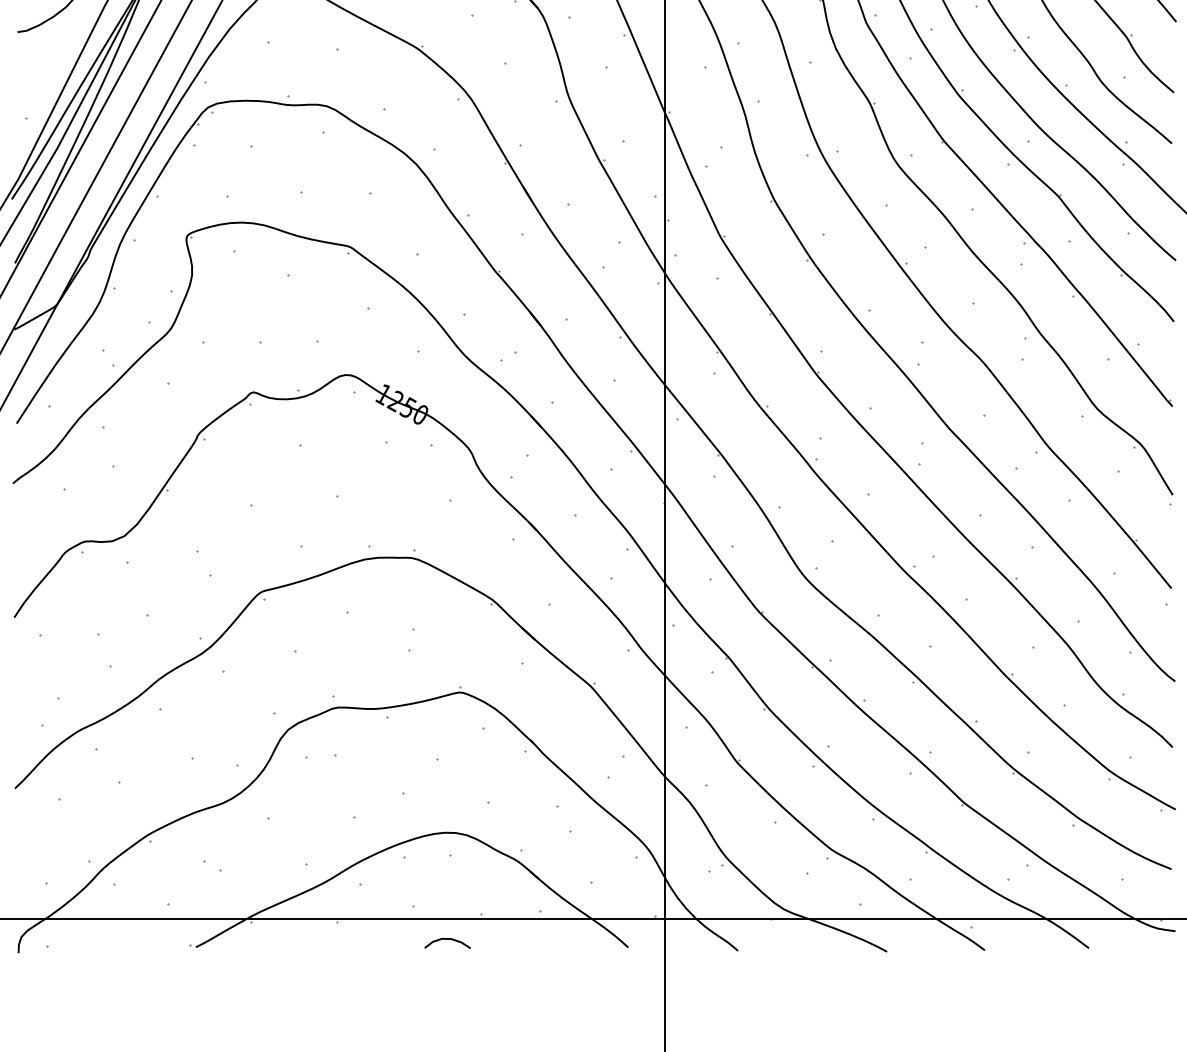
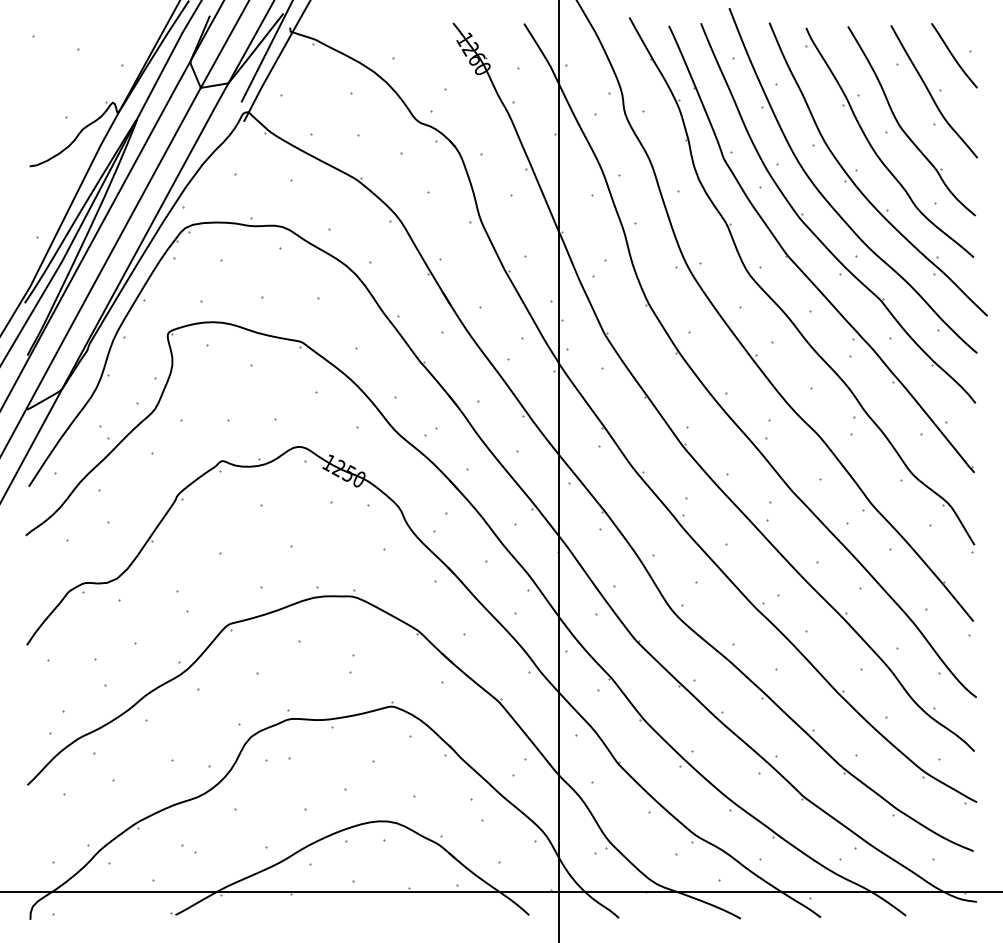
curve: (447, 940) -> (381, 909), removed

